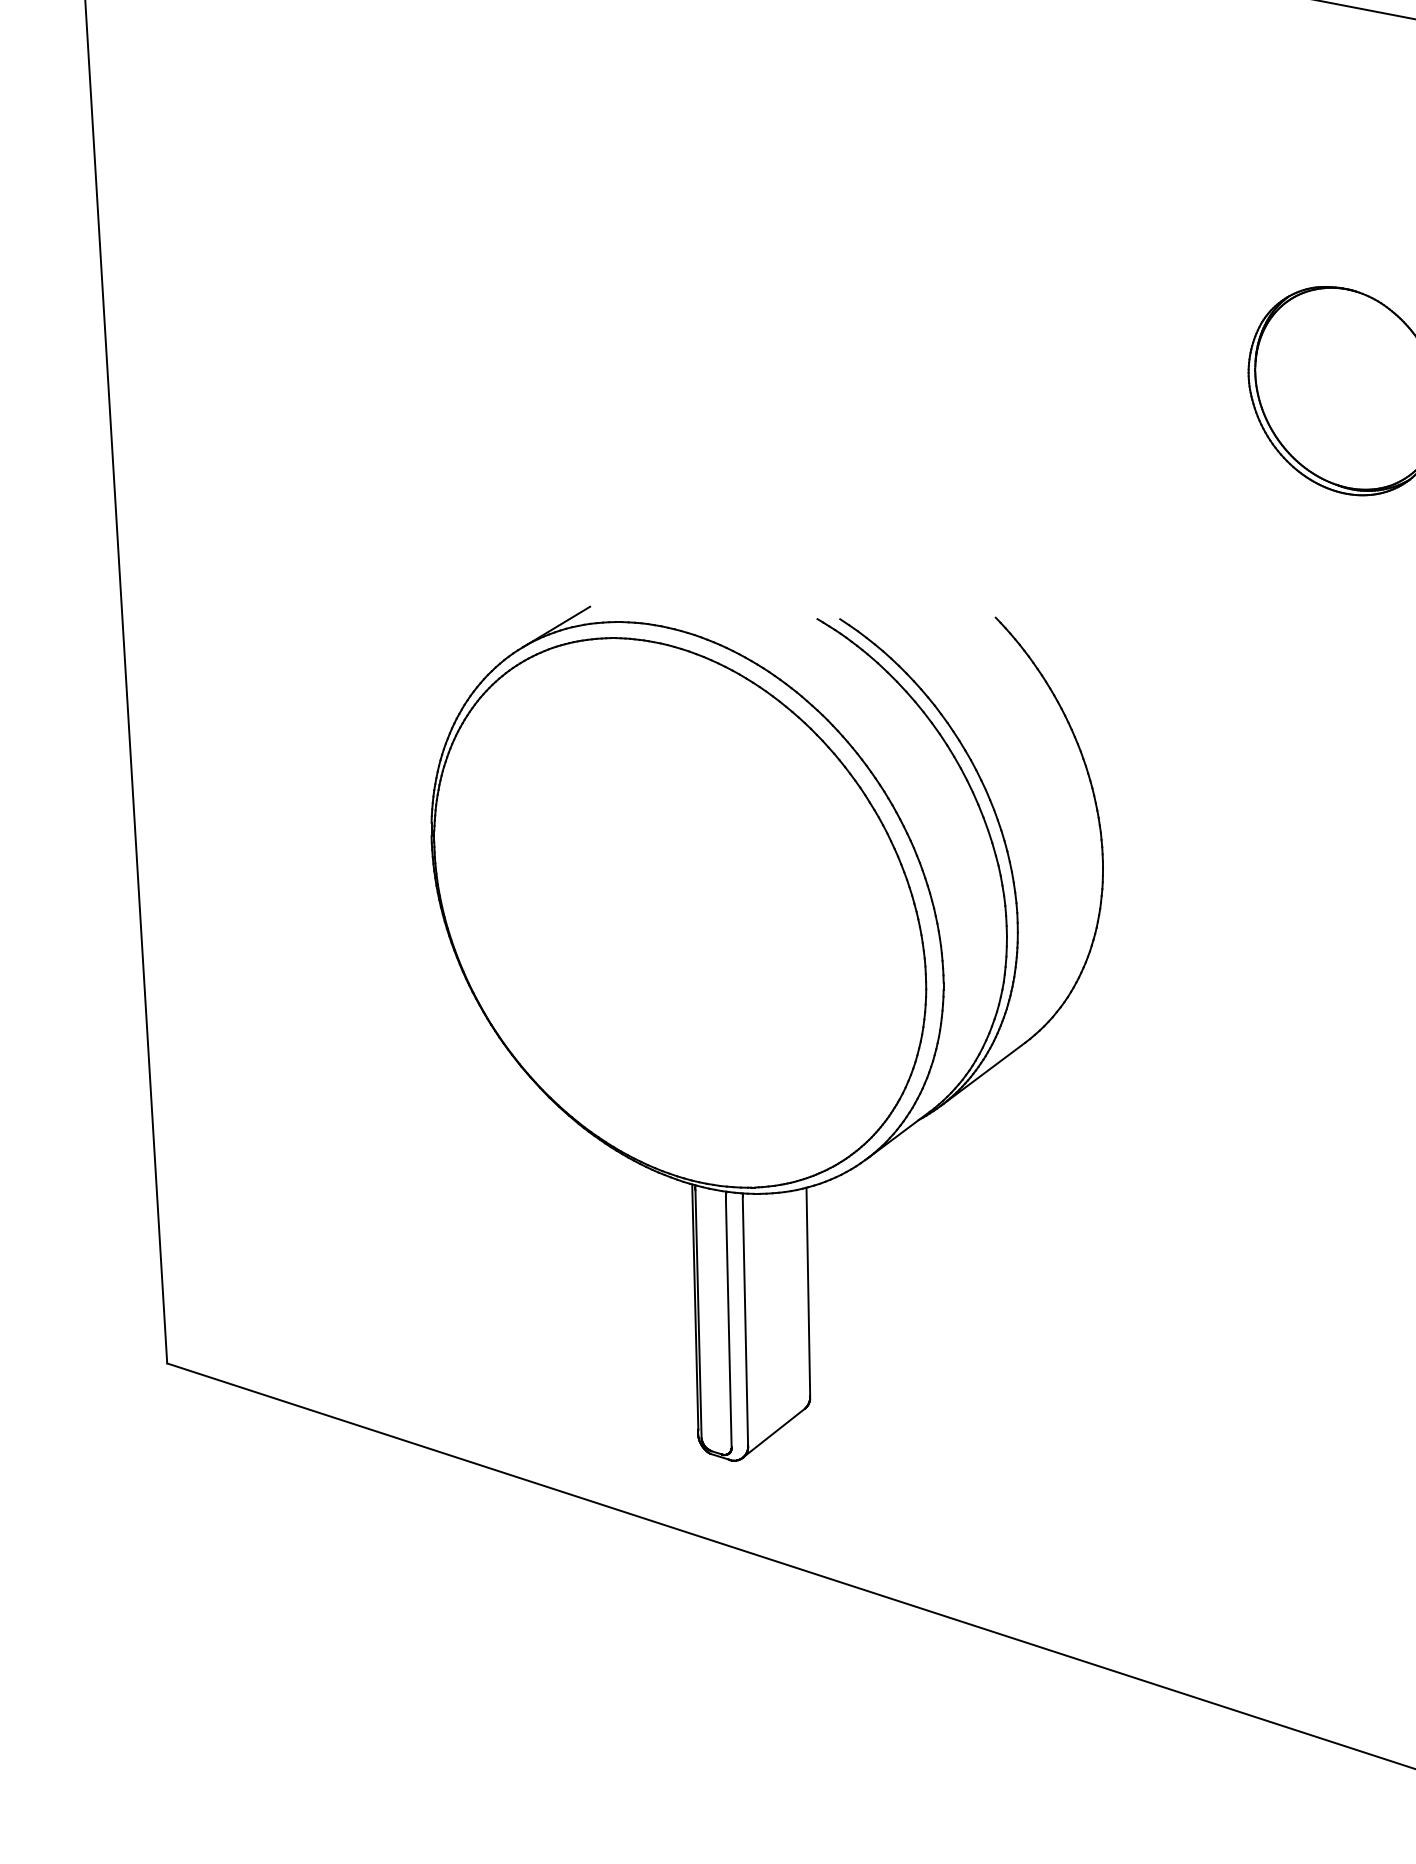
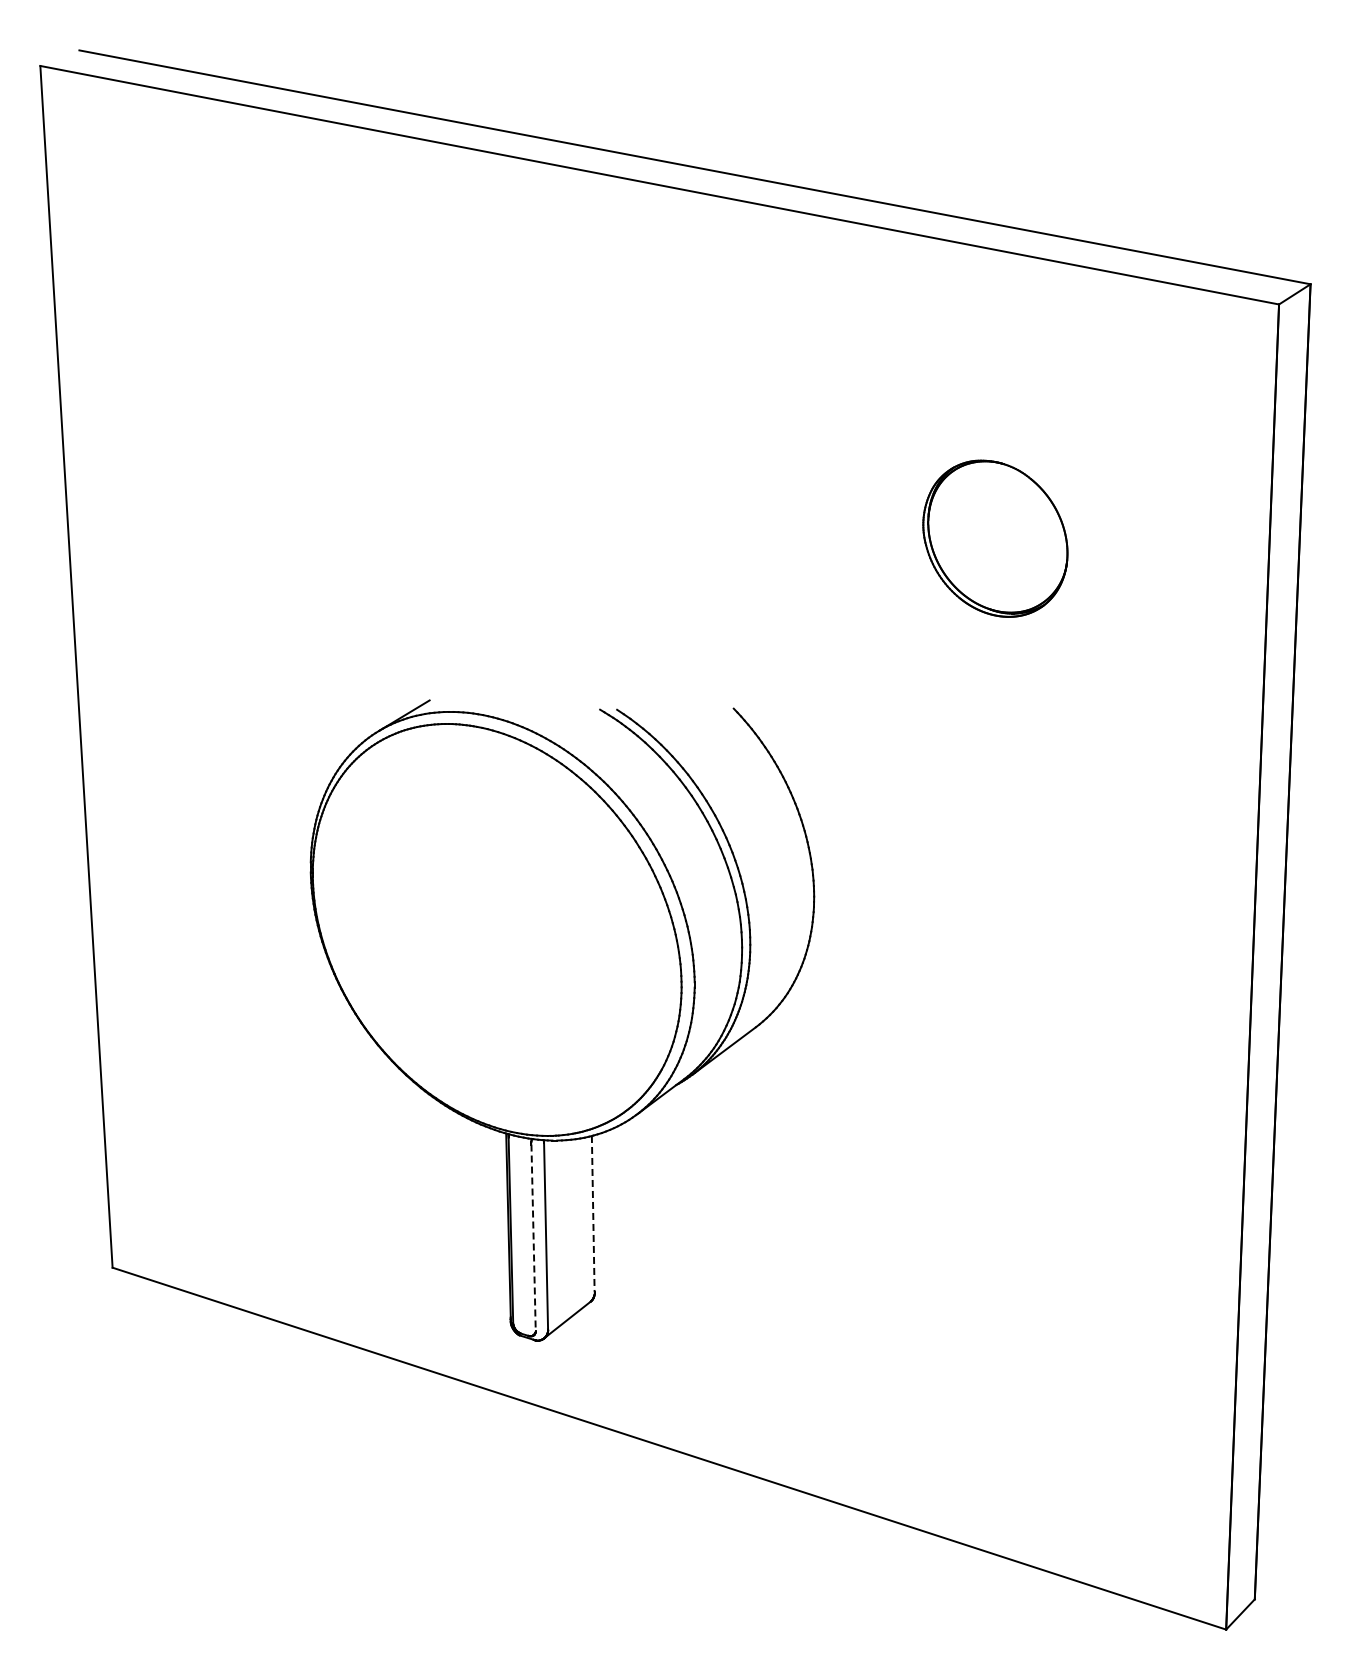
line: (808, 1292) -> (593, 1214), solid -> dashed
line: (728, 1324) -> (533, 1238), solid -> dashed

